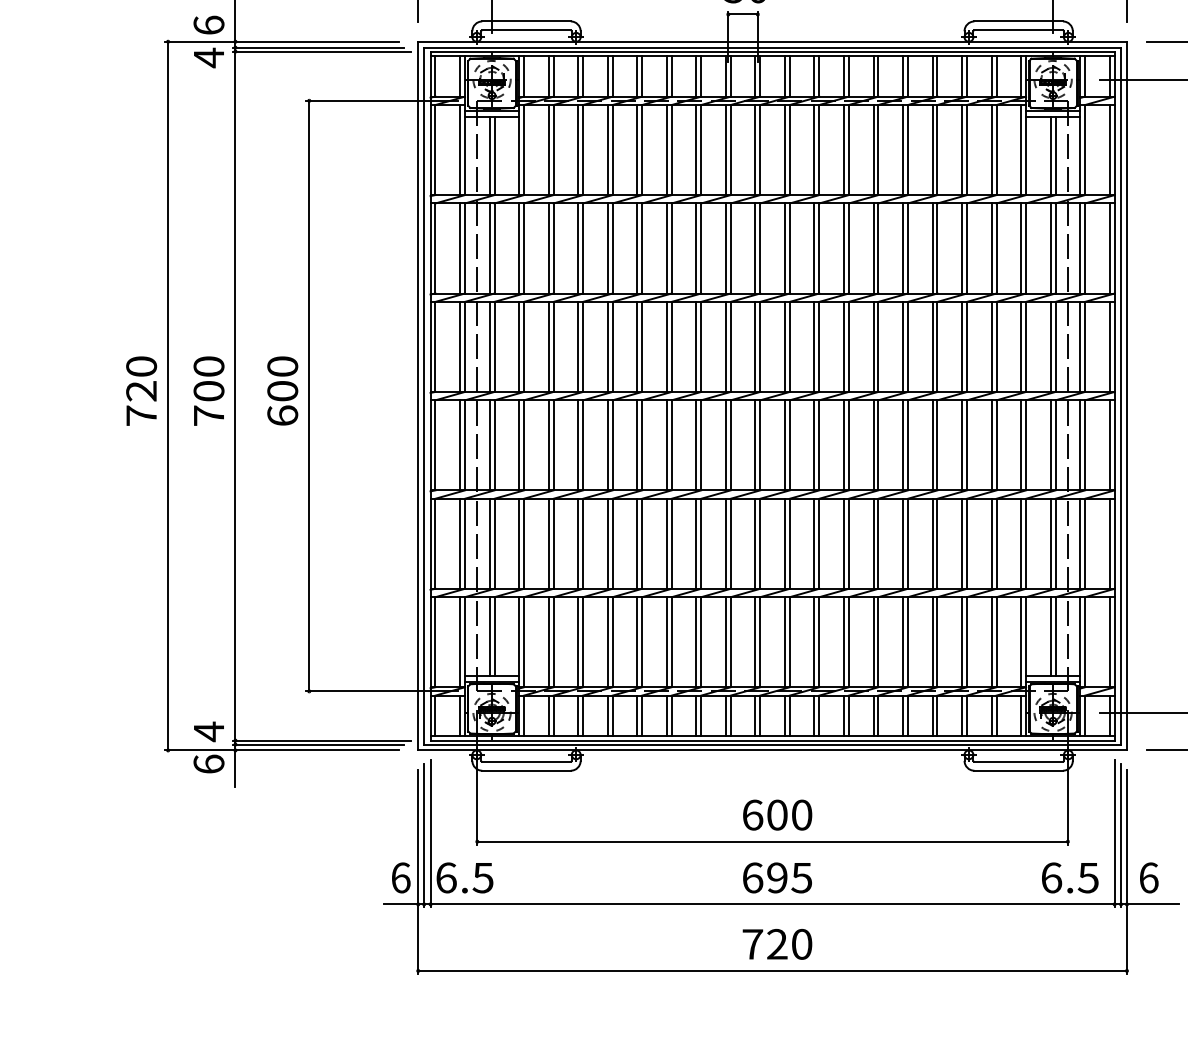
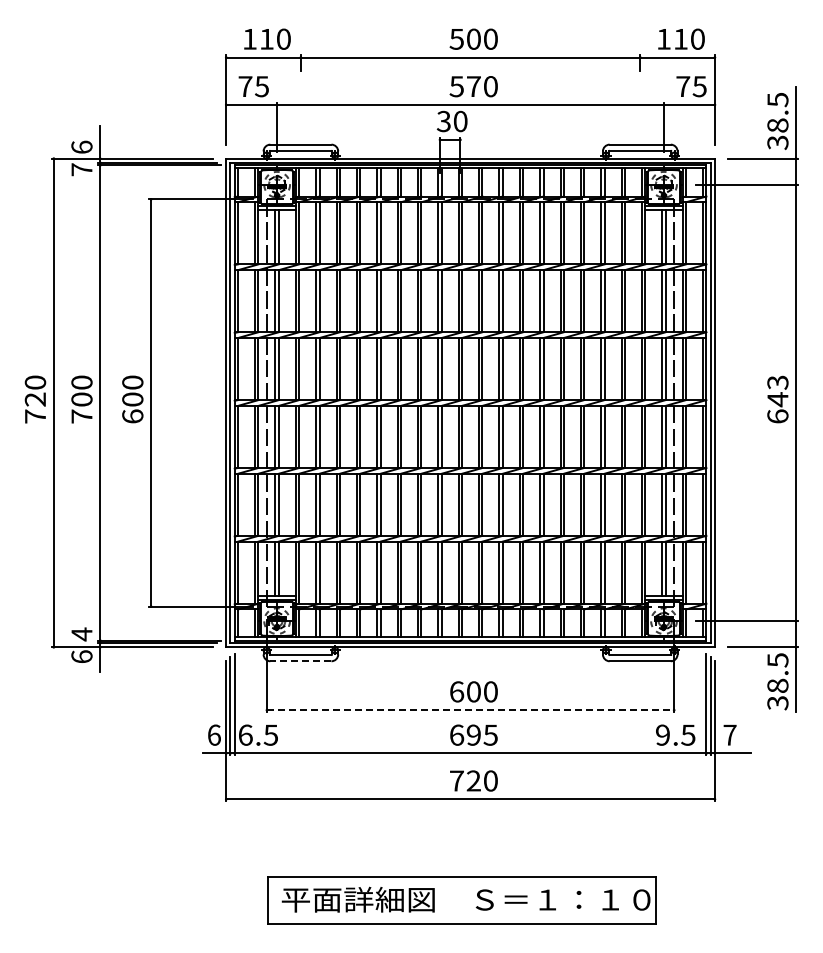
text: (208, 57) -> (81, 169), 4 -> 7
line: (525, 771) -> (300, 661), solid -> dashed
line: (772, 842) -> (470, 710), solid -> dashed
text: (1052, 876) -> (663, 734), 6.5 -> 9.5
text: (1148, 876) -> (729, 734), 6 -> 7

